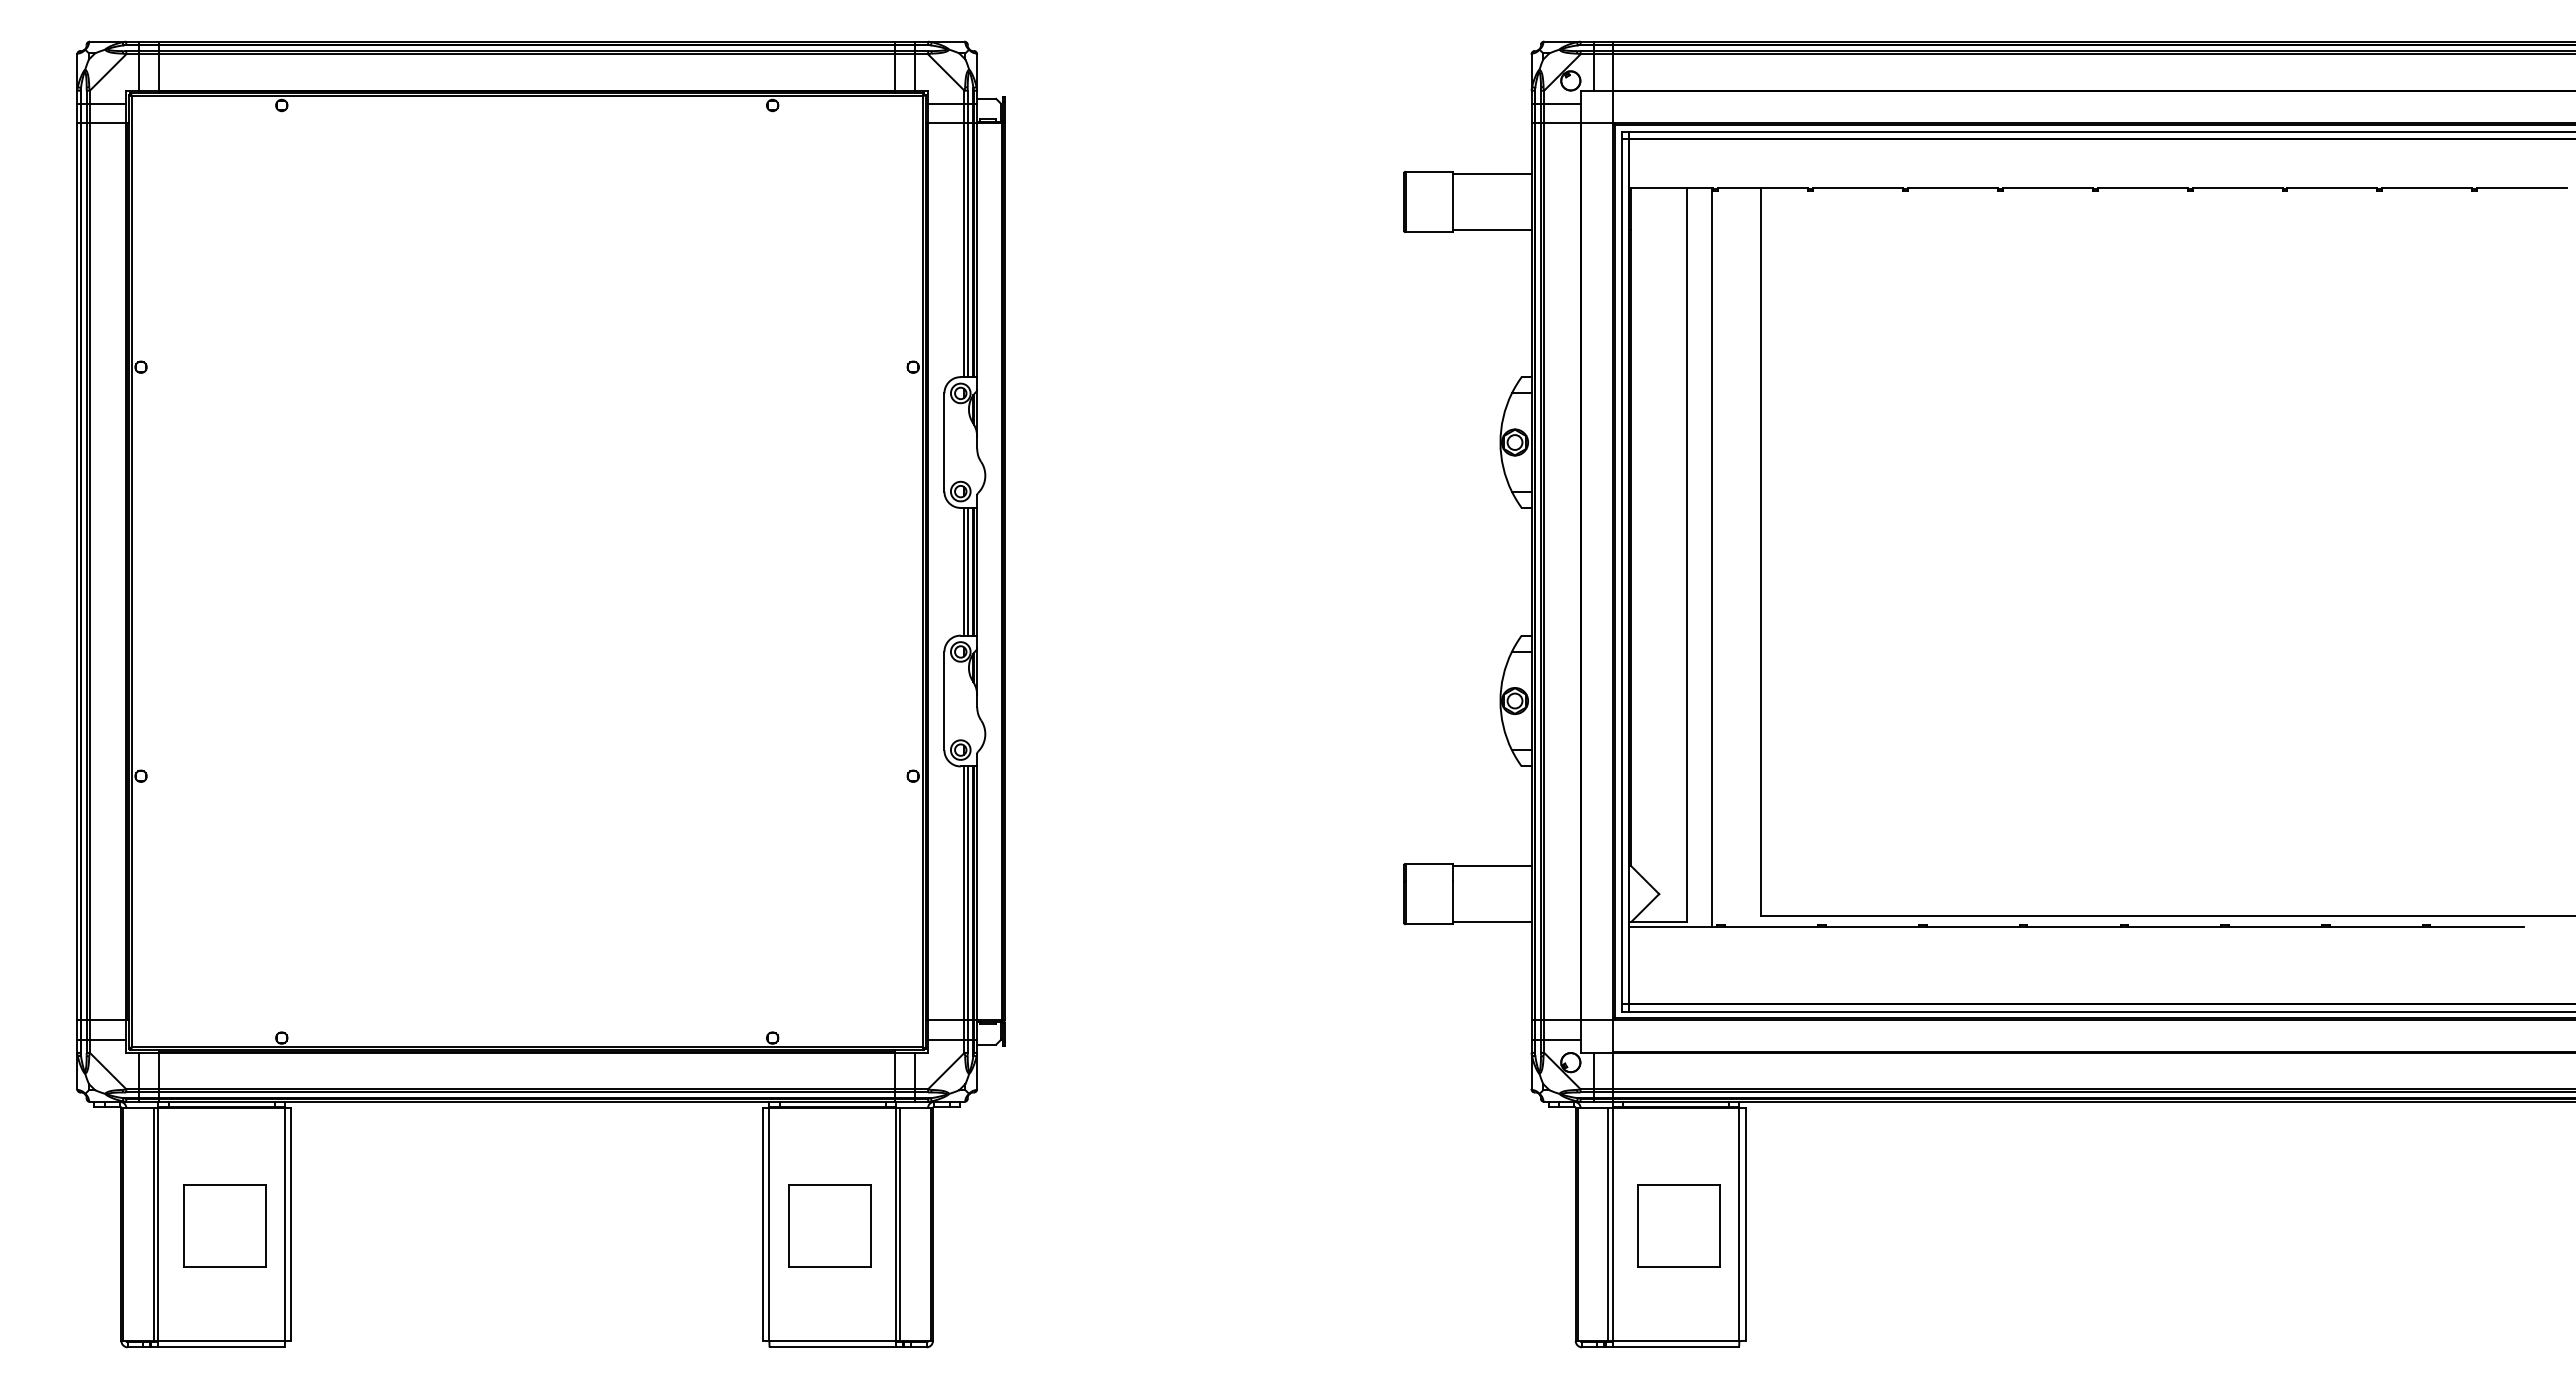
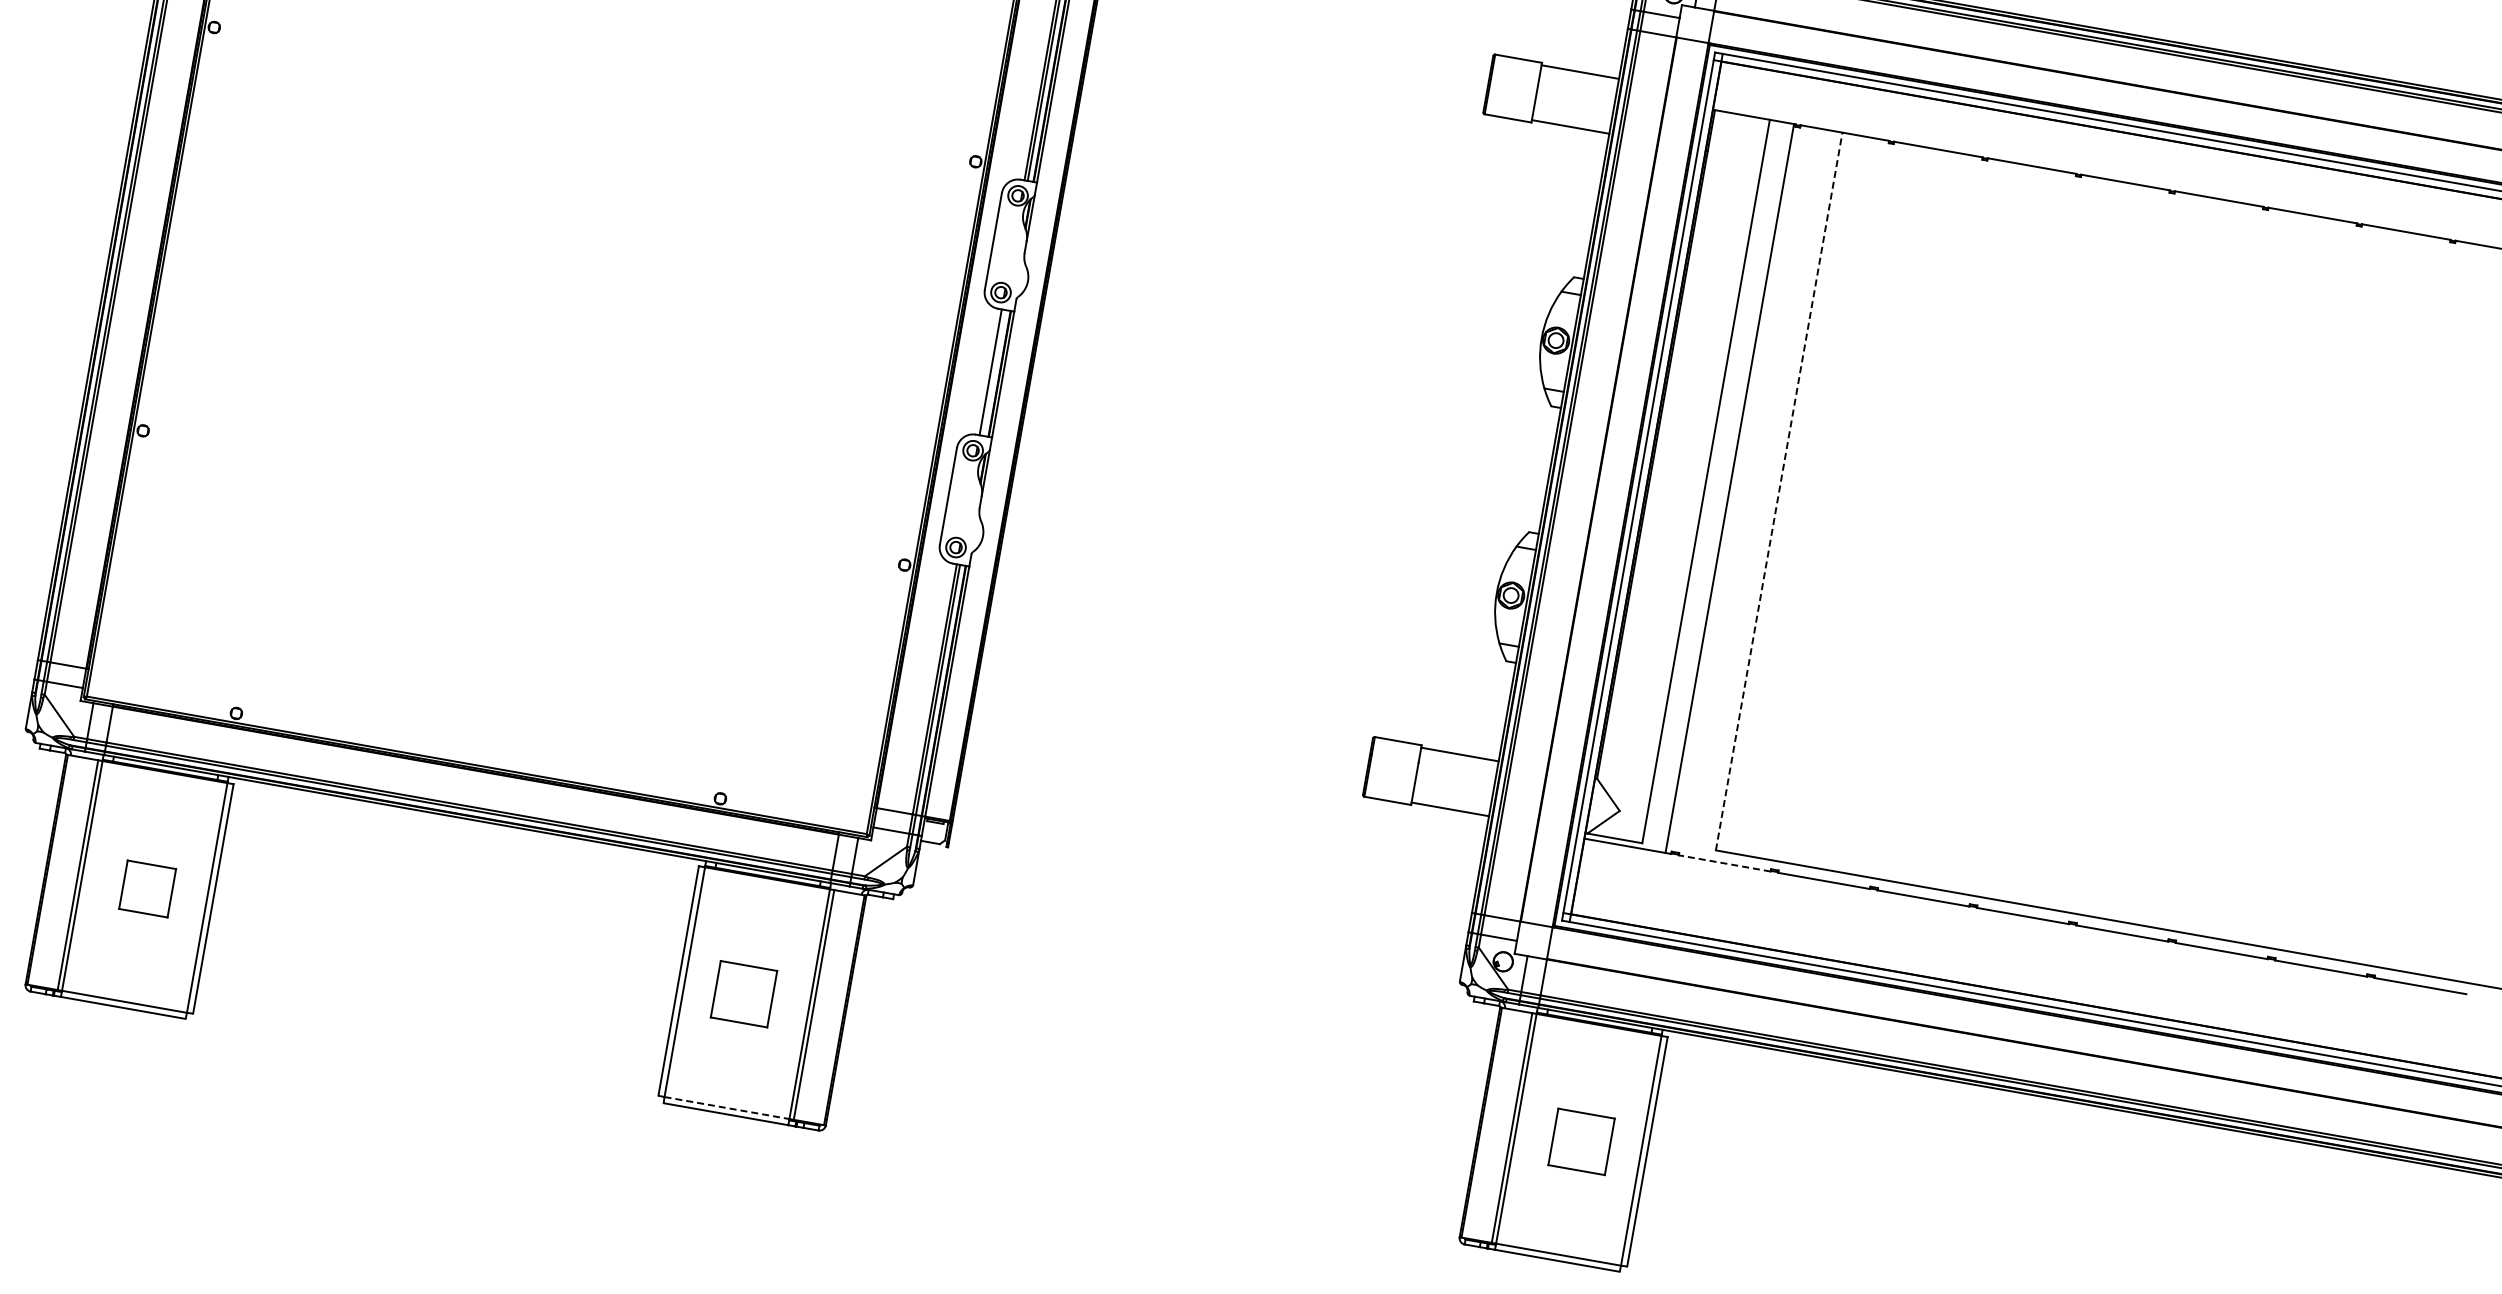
line: (1760, 552) -> (1779, 491), solid -> dashed
line: (967, 571) -> (993, 372), removed
line: (1771, 927) -> (1724, 863), solid -> dashed
part: (224, 1225) -> (147, 888), size x0.6
part: (829, 1225) -> (743, 993), size x0.7
part: (1678, 1225) -> (1581, 1141), size x0.7
line: (833, 1341) -> (727, 1108), solid -> dashed

